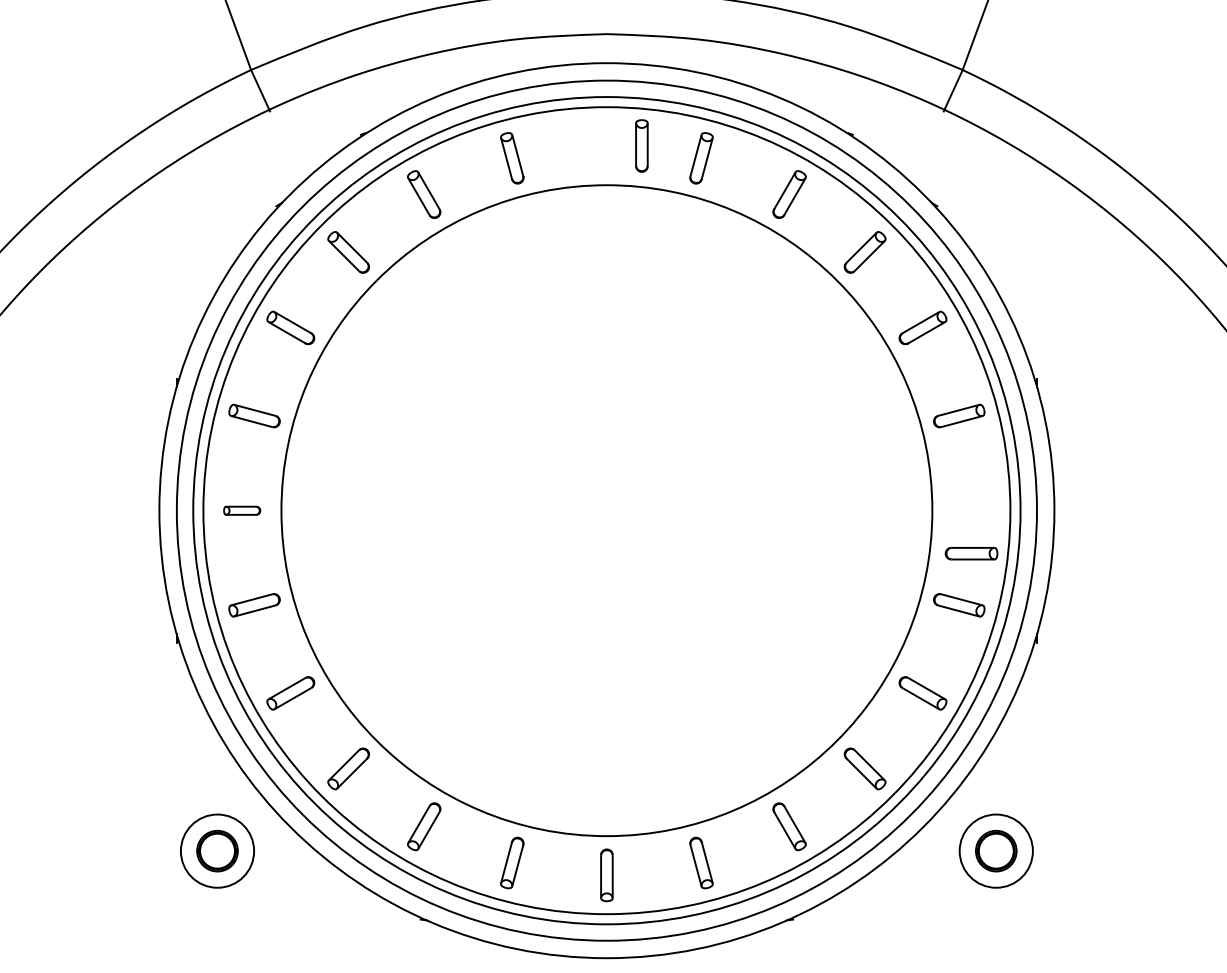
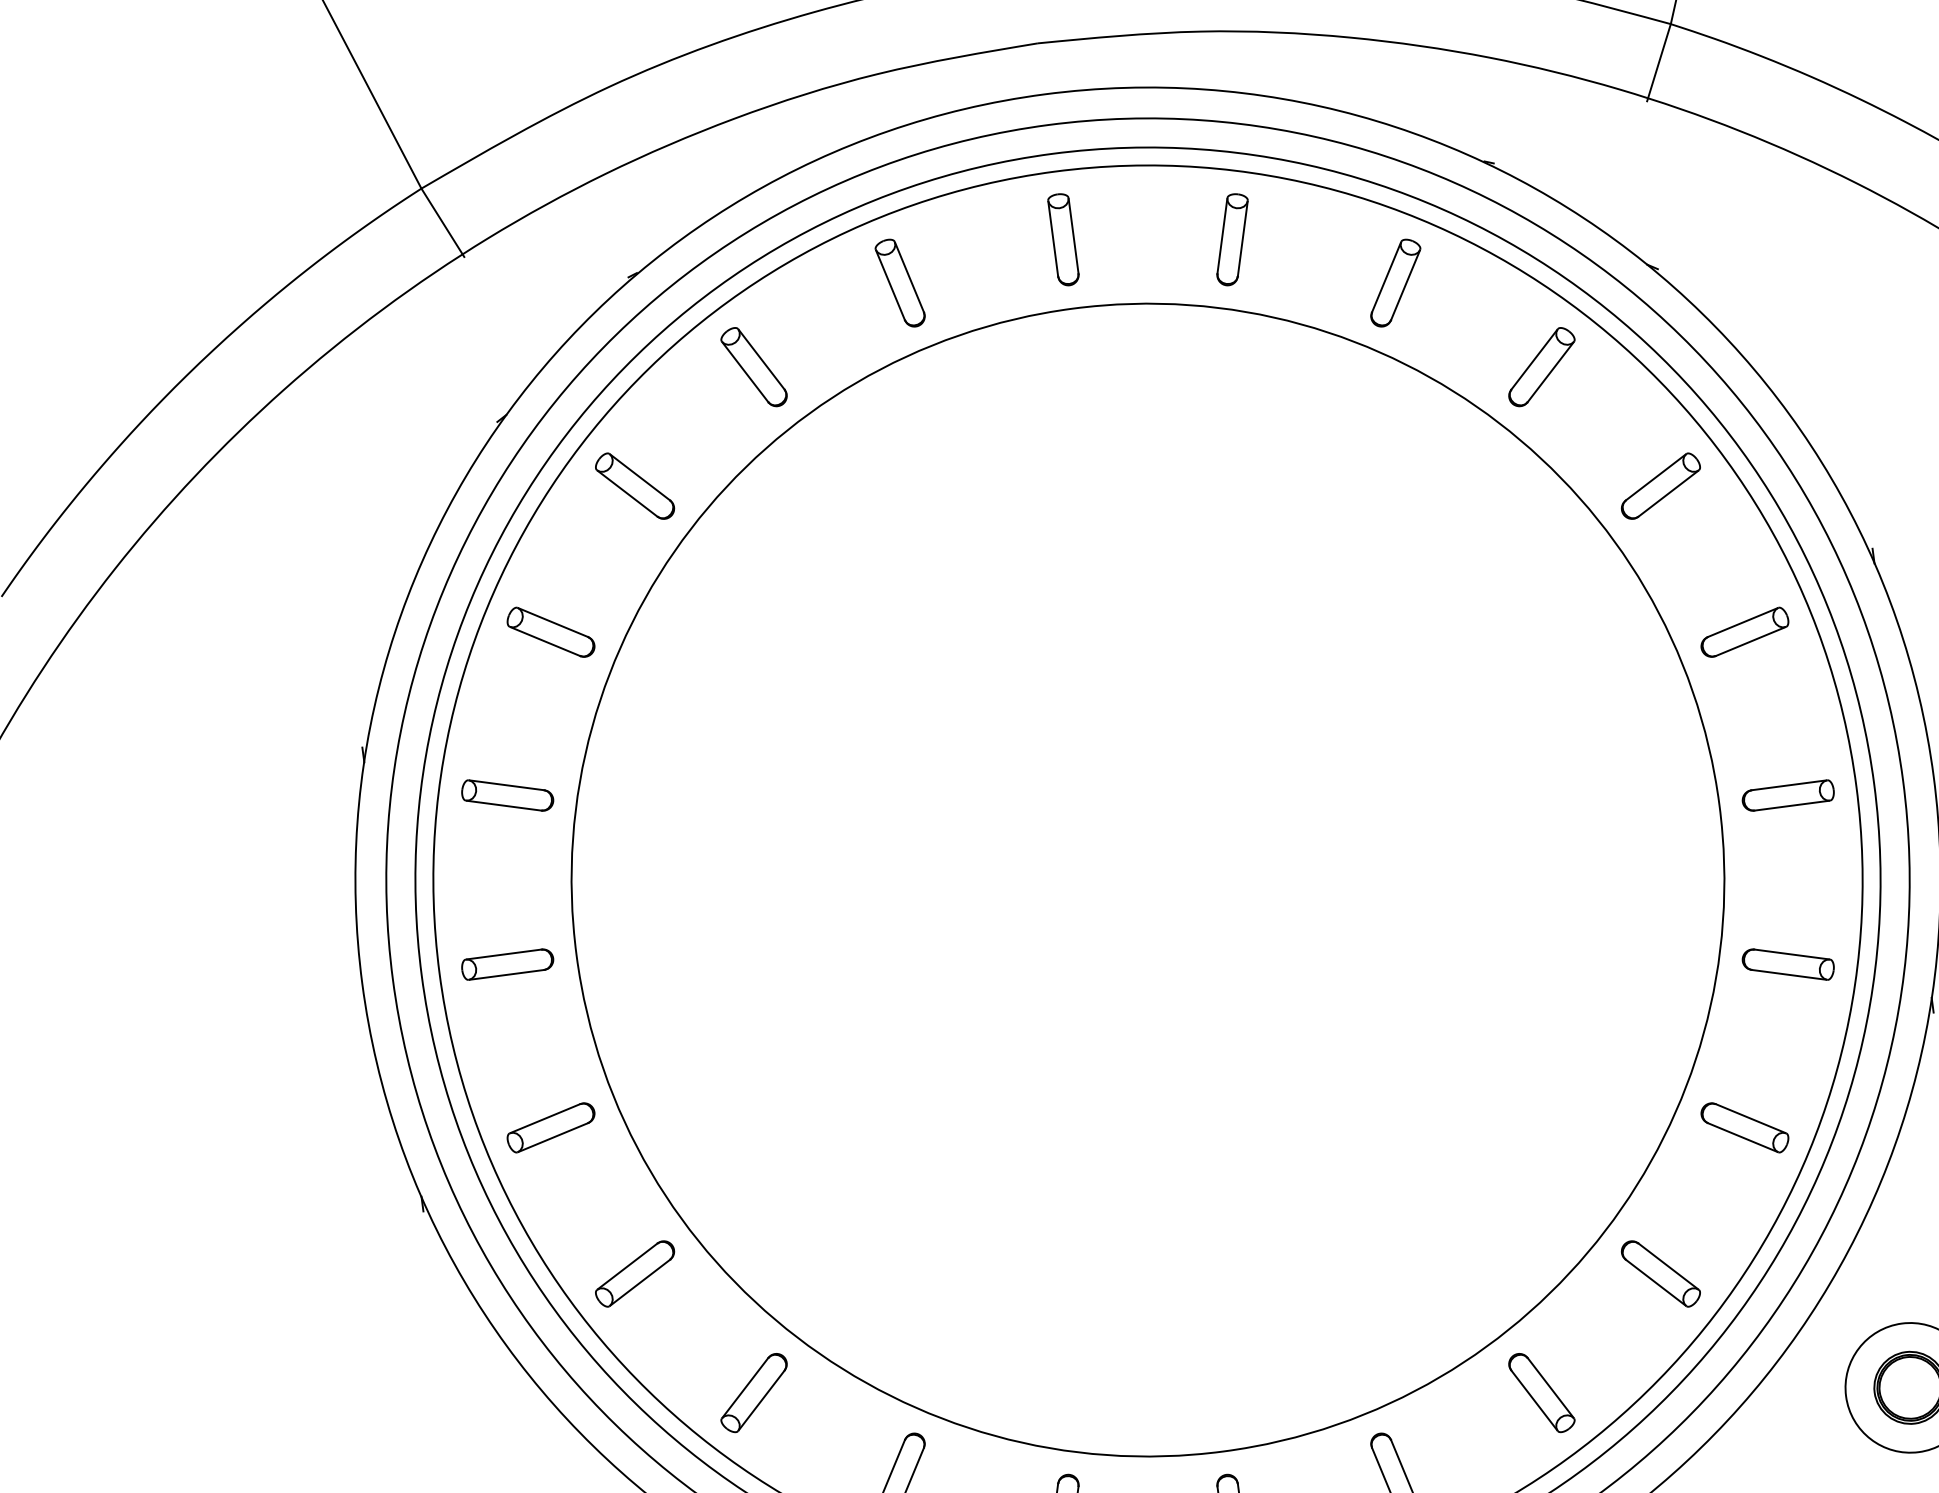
part: (641, 145) -> (1062, 239), moved
part: (241, 510) -> (506, 964), size x1.43
part: (971, 553) -> (1788, 795), moved

